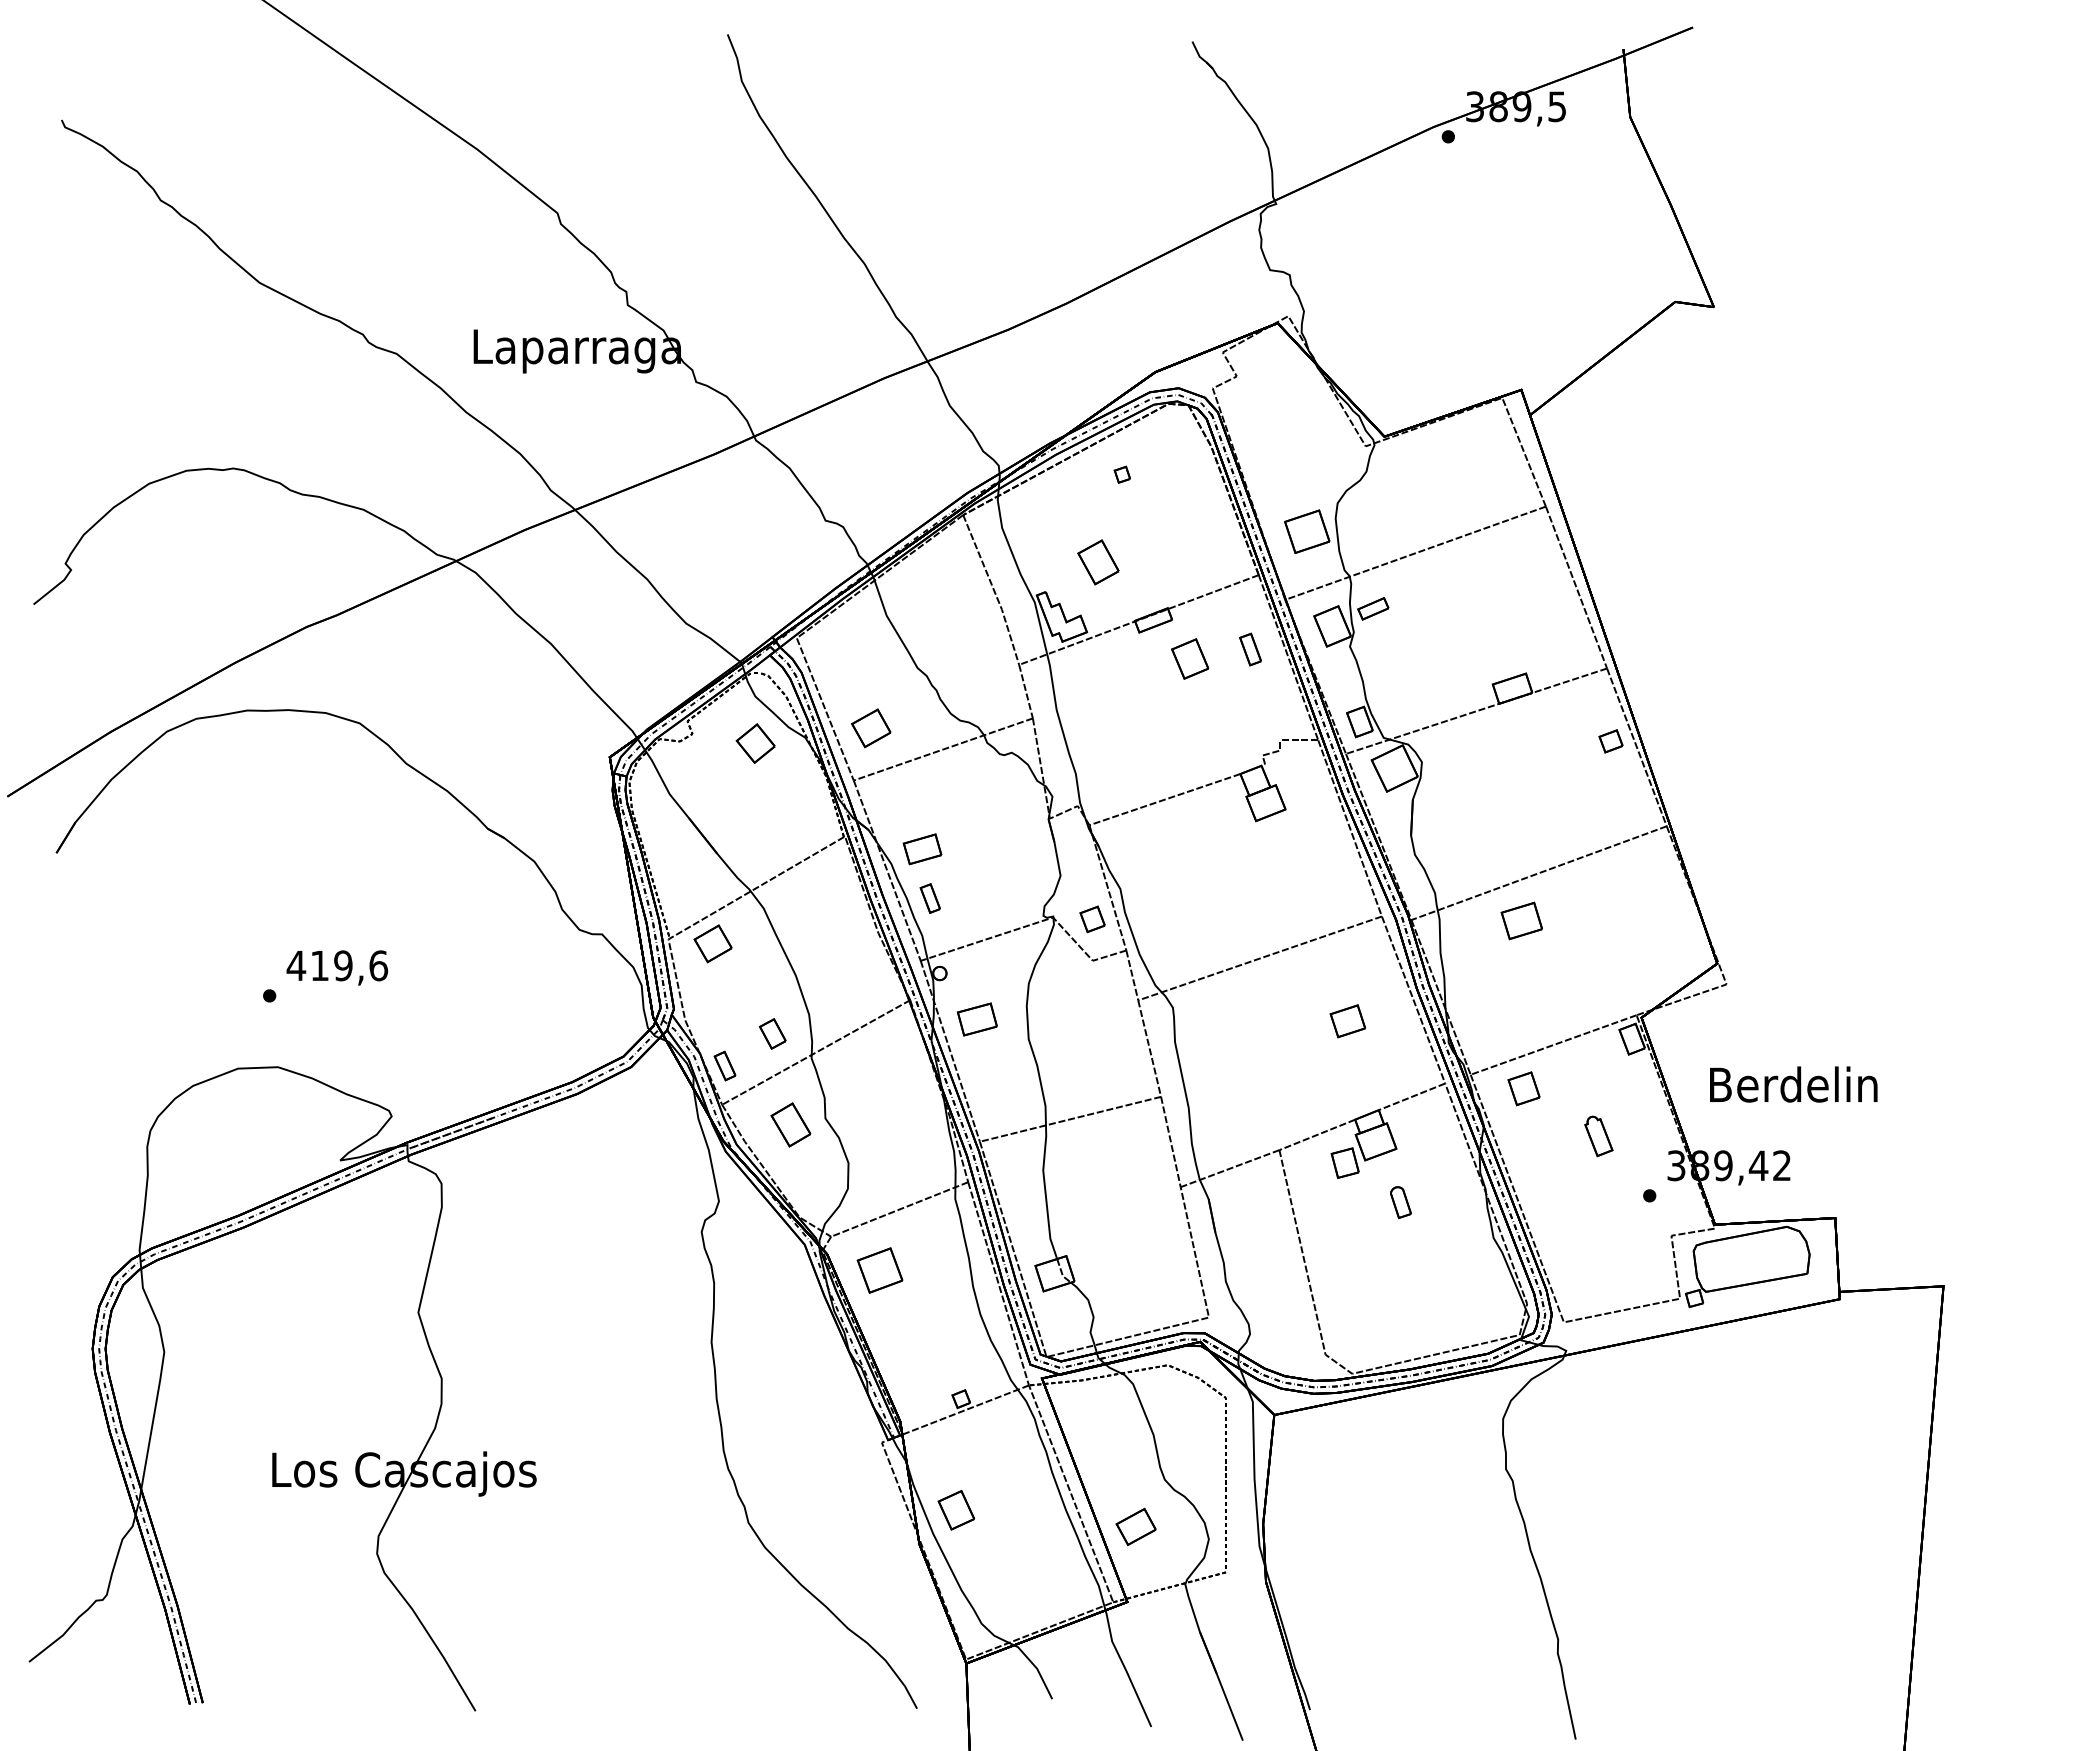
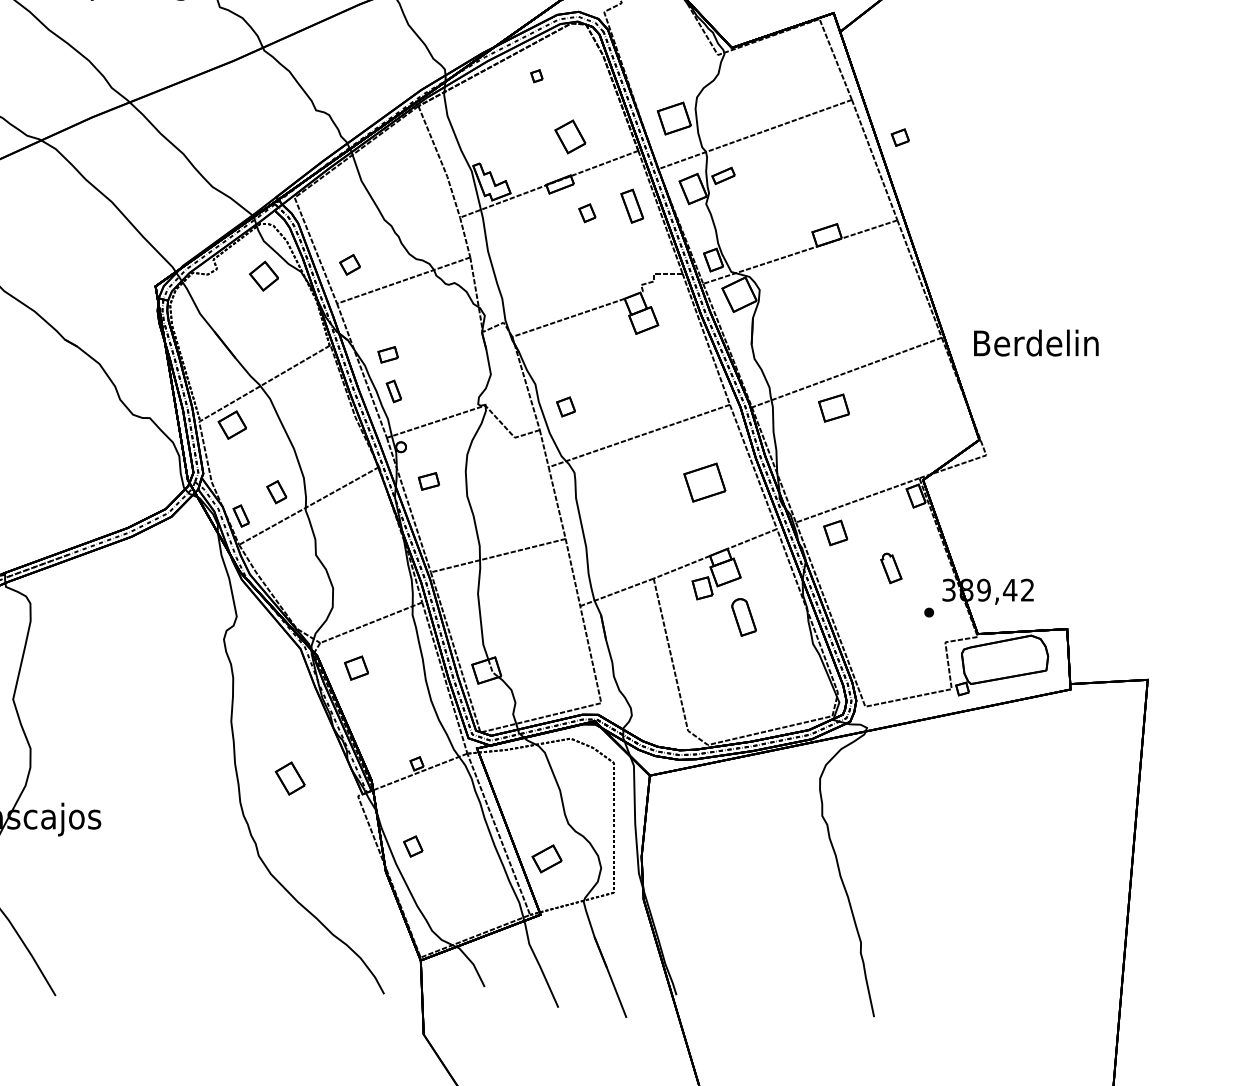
part: (1098, 562) -> (570, 137), moved
part: (1250, 649) -> (632, 206), size x1.4
part: (1190, 658) -> (587, 212), size x0.6
part: (871, 728) -> (350, 264), size x0.7
part: (1610, 741) -> (900, 137), moved
part: (922, 849) -> (388, 354), size x0.7
part: (1092, 919) -> (565, 407), moved
part: (977, 1019) -> (429, 481), size x0.7
part: (1347, 1021) -> (704, 482), size x1.6
text: (1793, 1084) -> (1036, 343), moved
part: (790, 1124) -> (290, 778), moved
part: (1400, 1202) -> (743, 617), size x1.6
part: (879, 1270) -> (356, 668), size x0.7
part: (955, 1510) -> (412, 846), size x0.7

